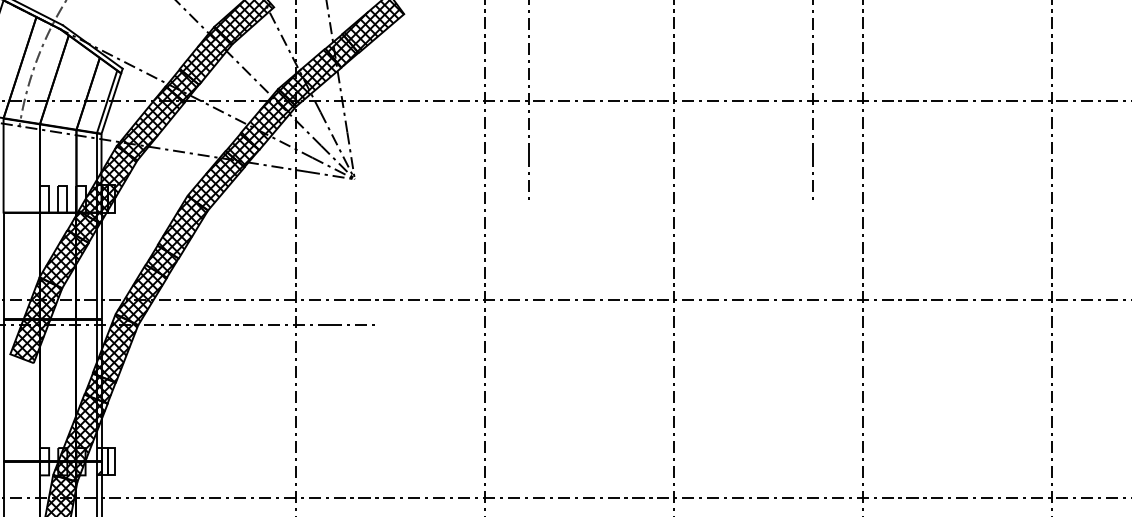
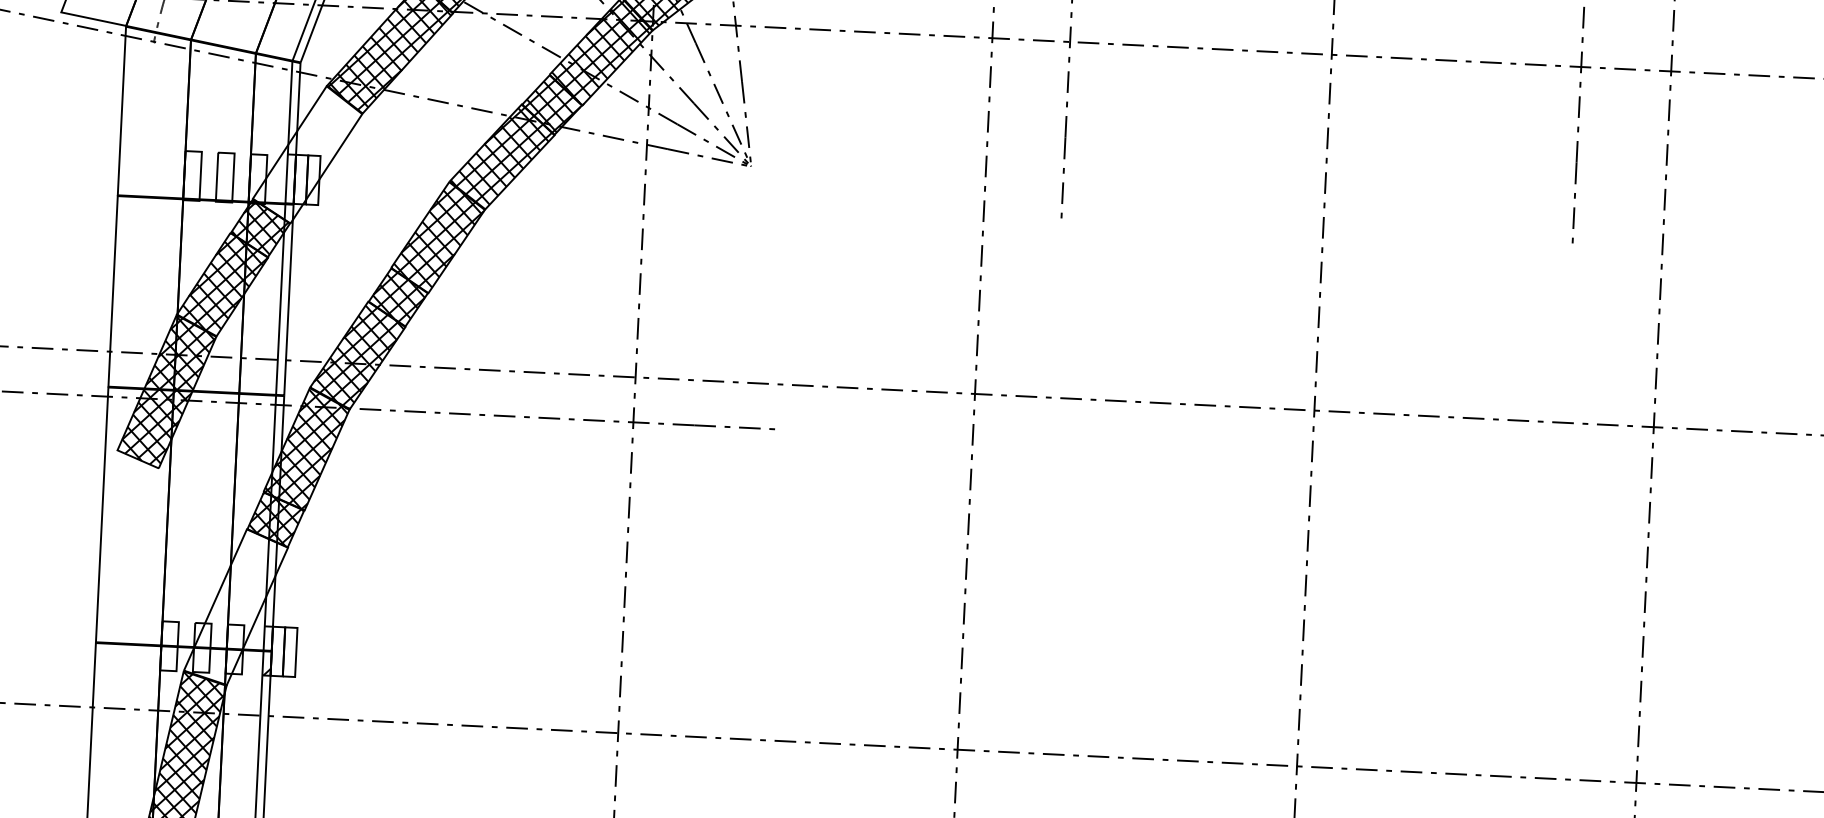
hatch: (108, 184) -> (308, 154), removed
hatch: (81, 438) -> (237, 607), removed

